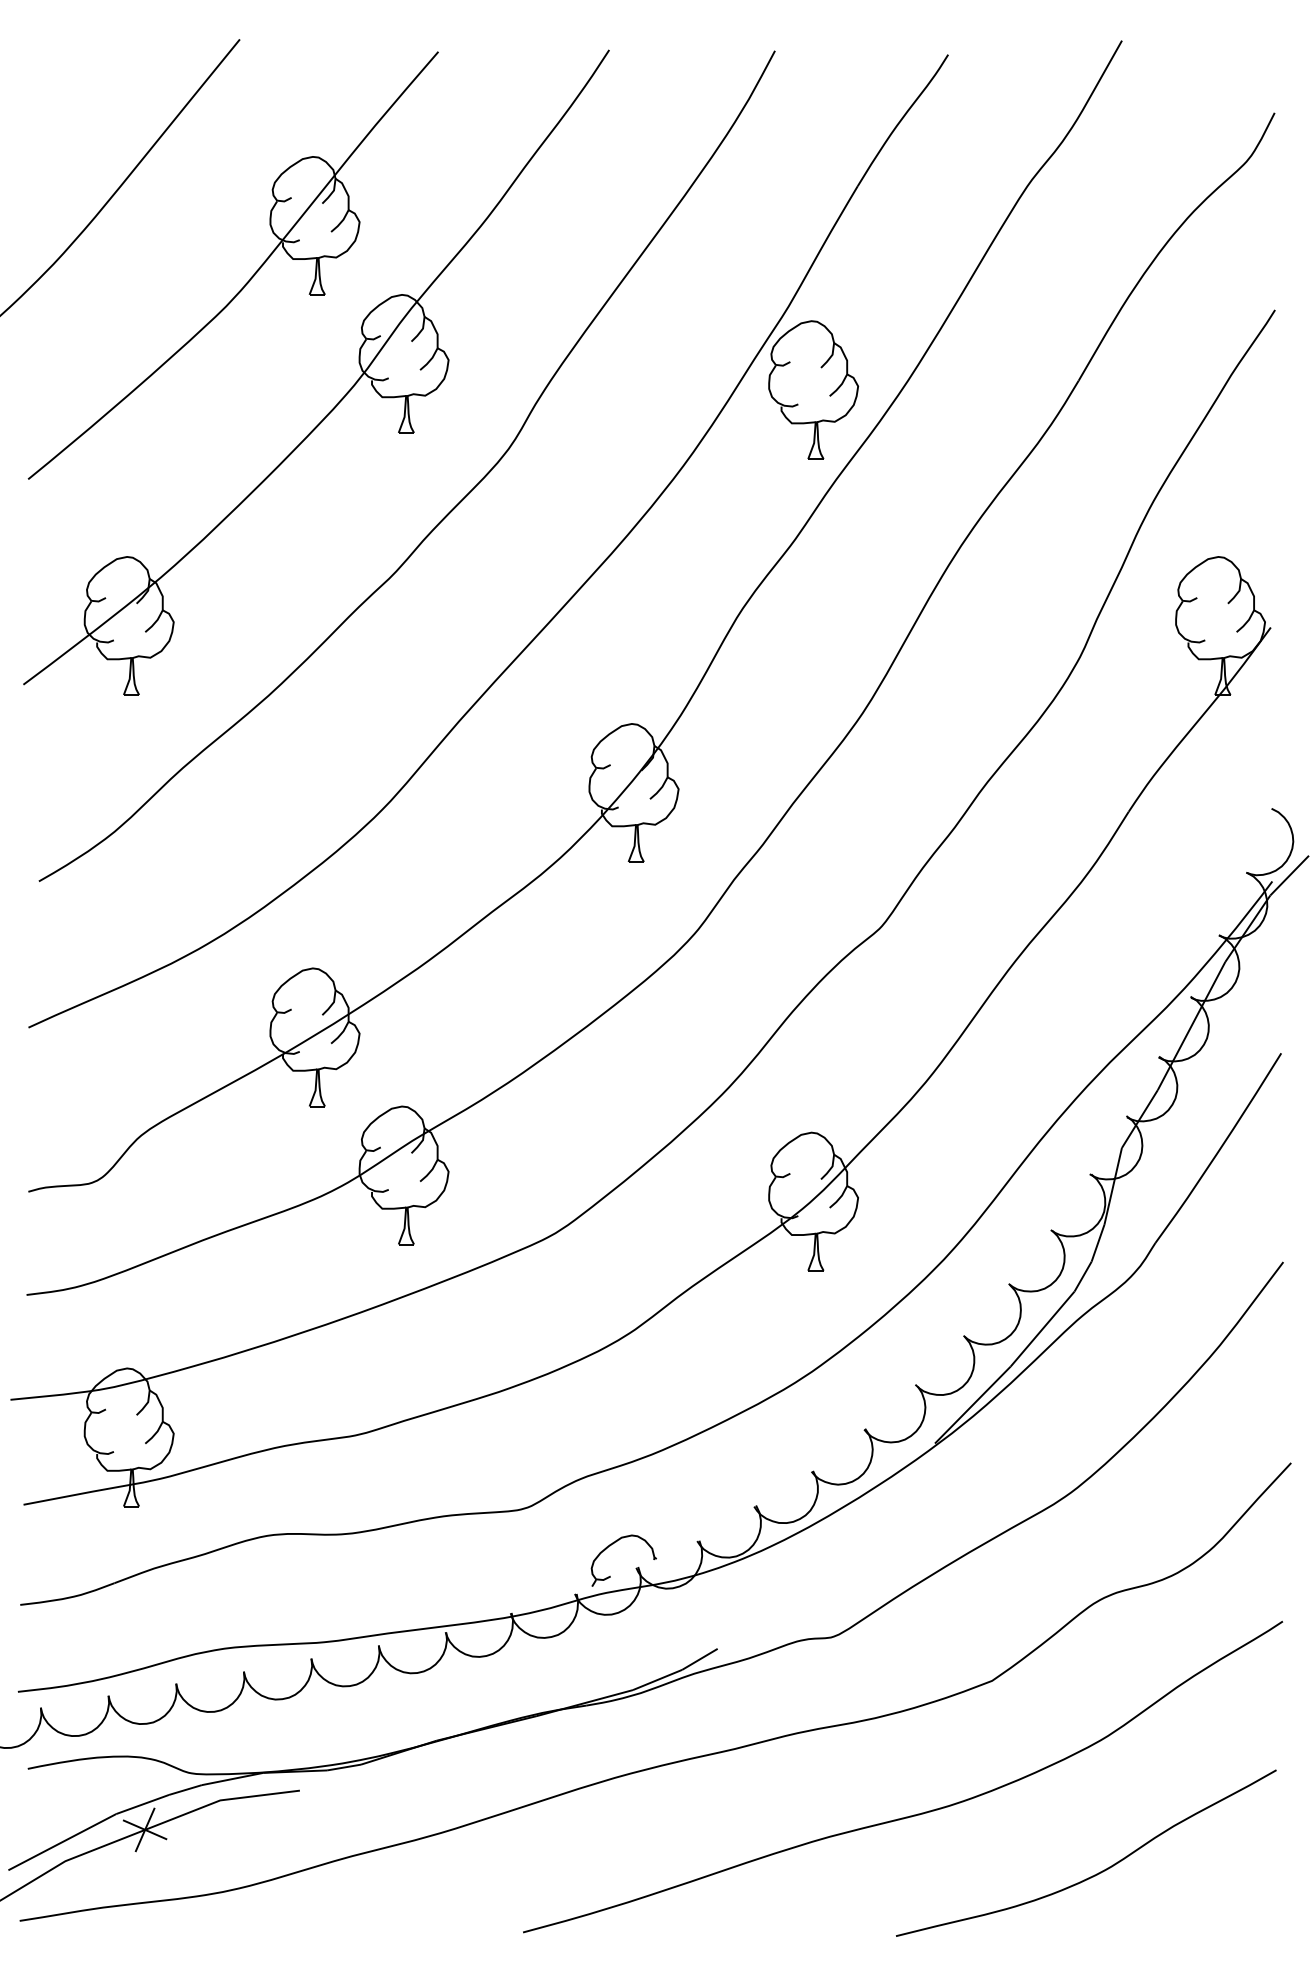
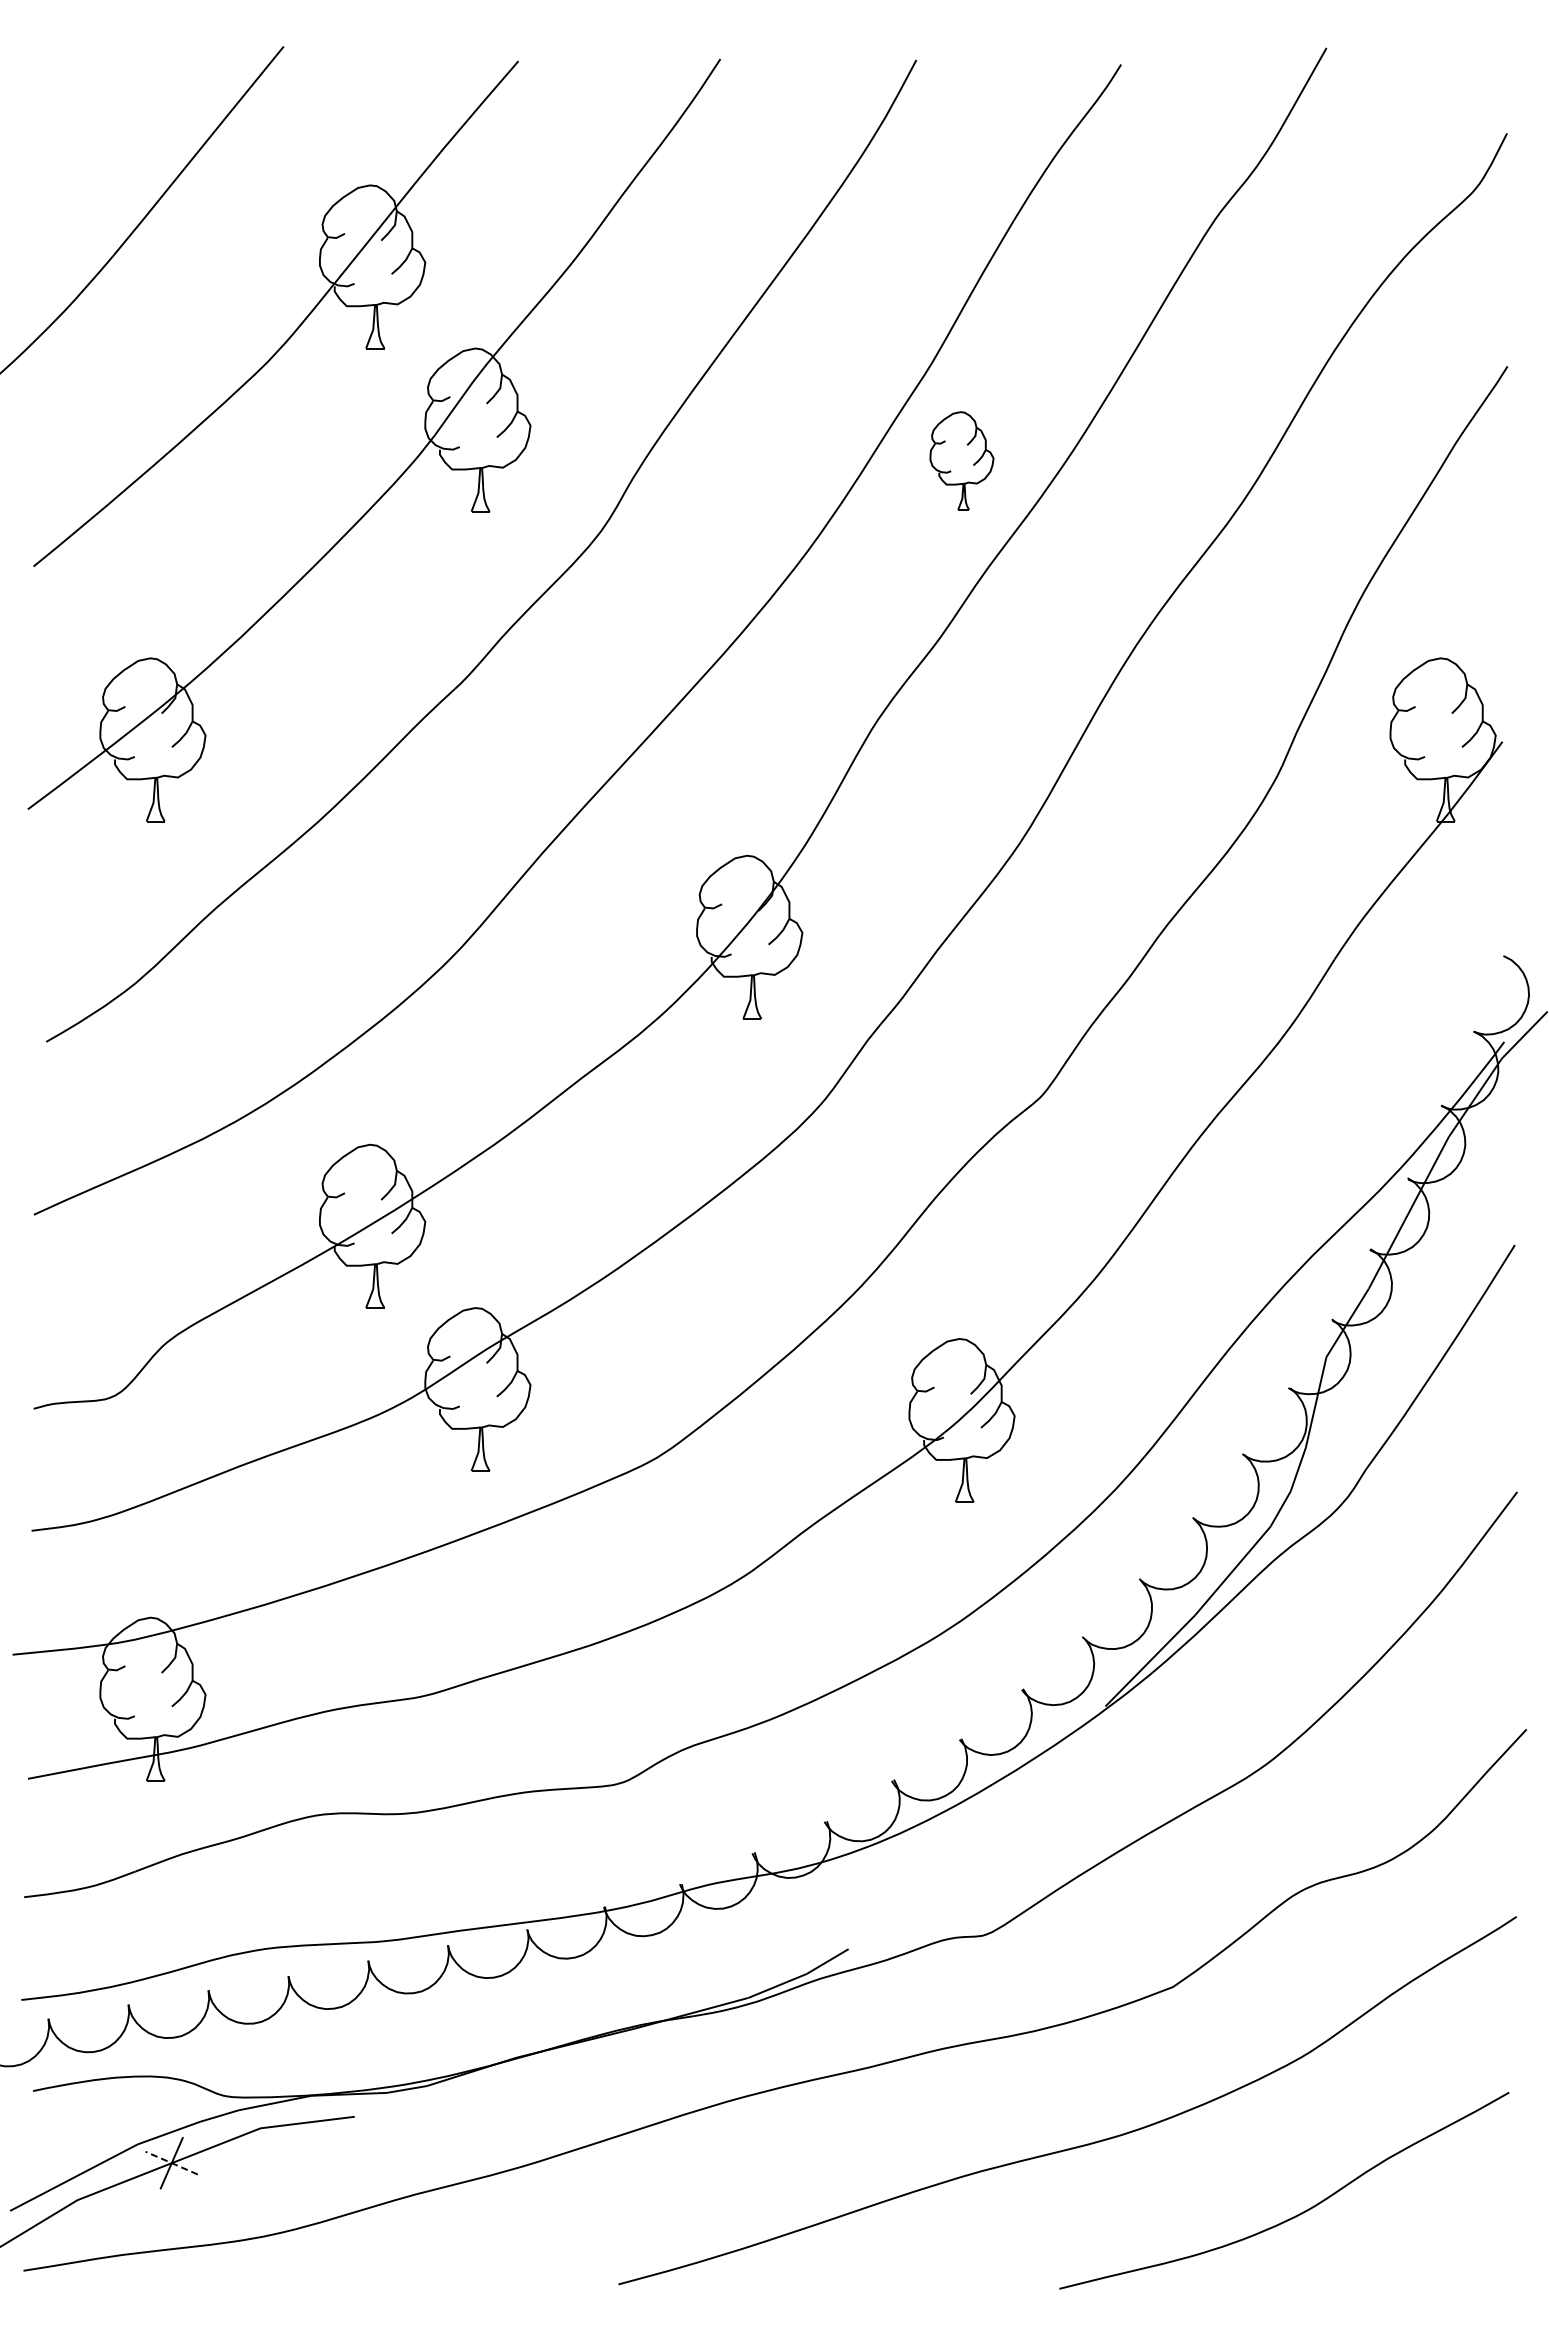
part: (813, 389) -> (961, 460), size x0.6
part: (613, 1544) -> (725, 1825), removed
line: (144, 1830) -> (171, 2163), solid -> dashed

